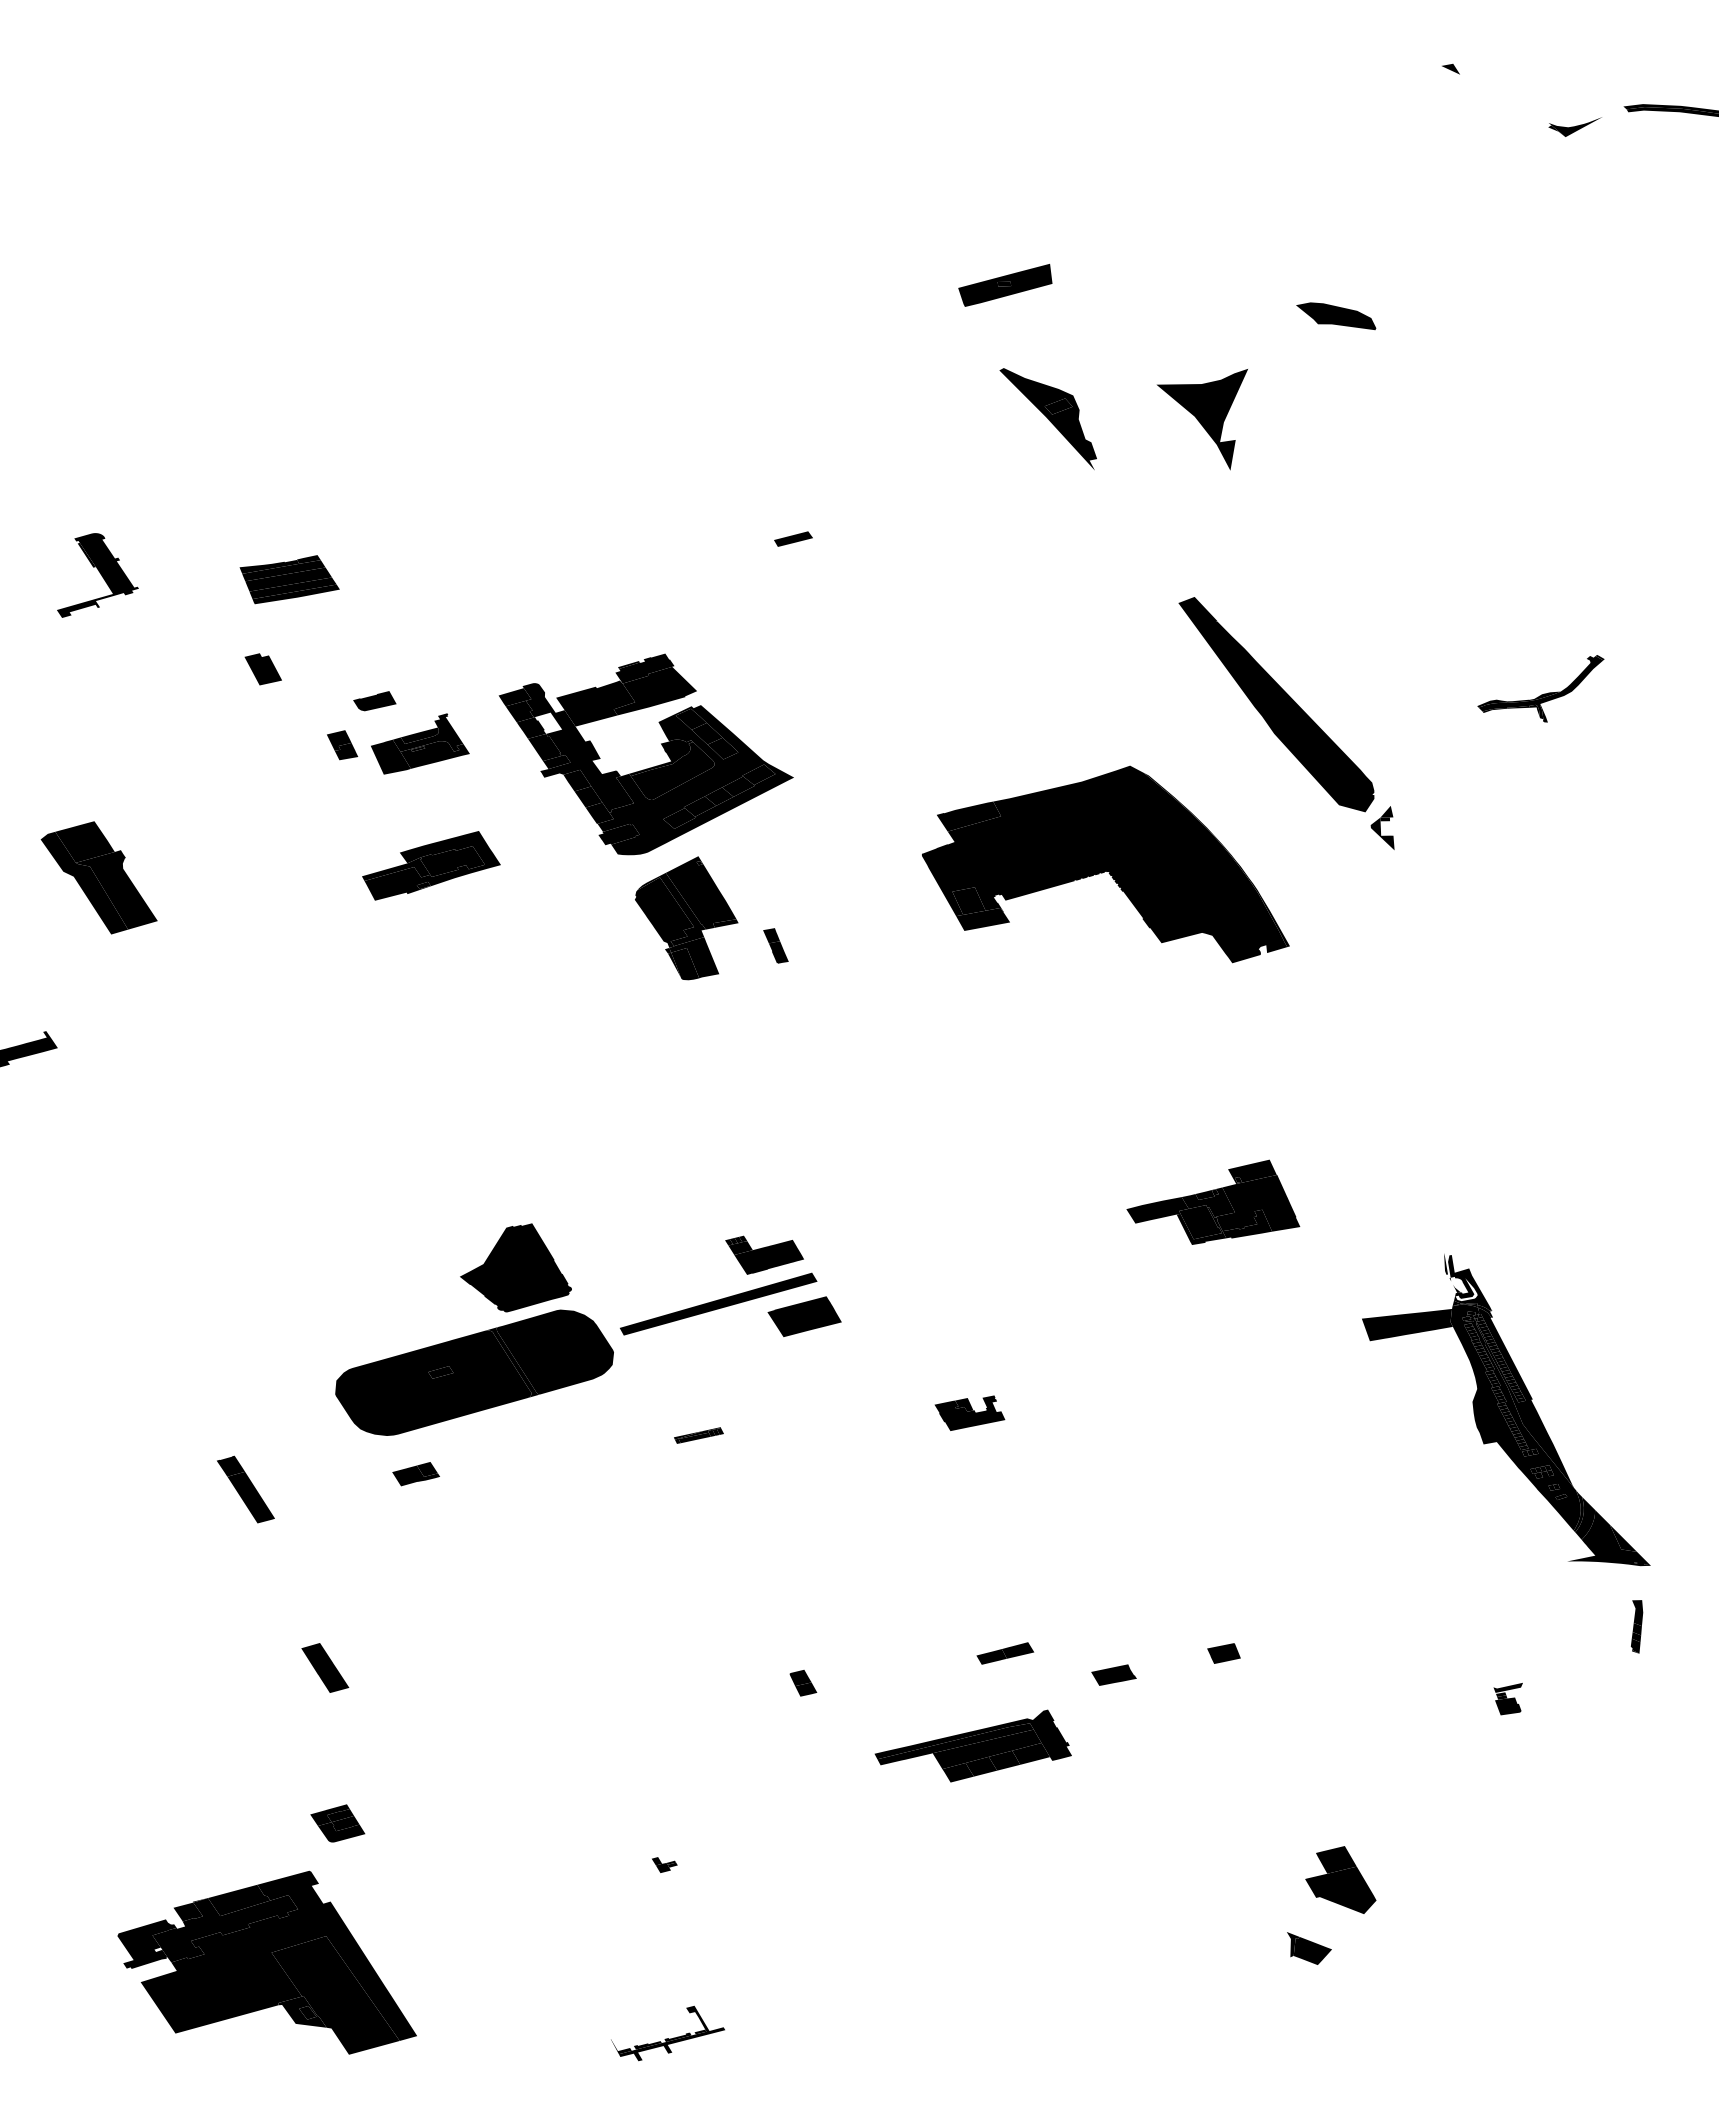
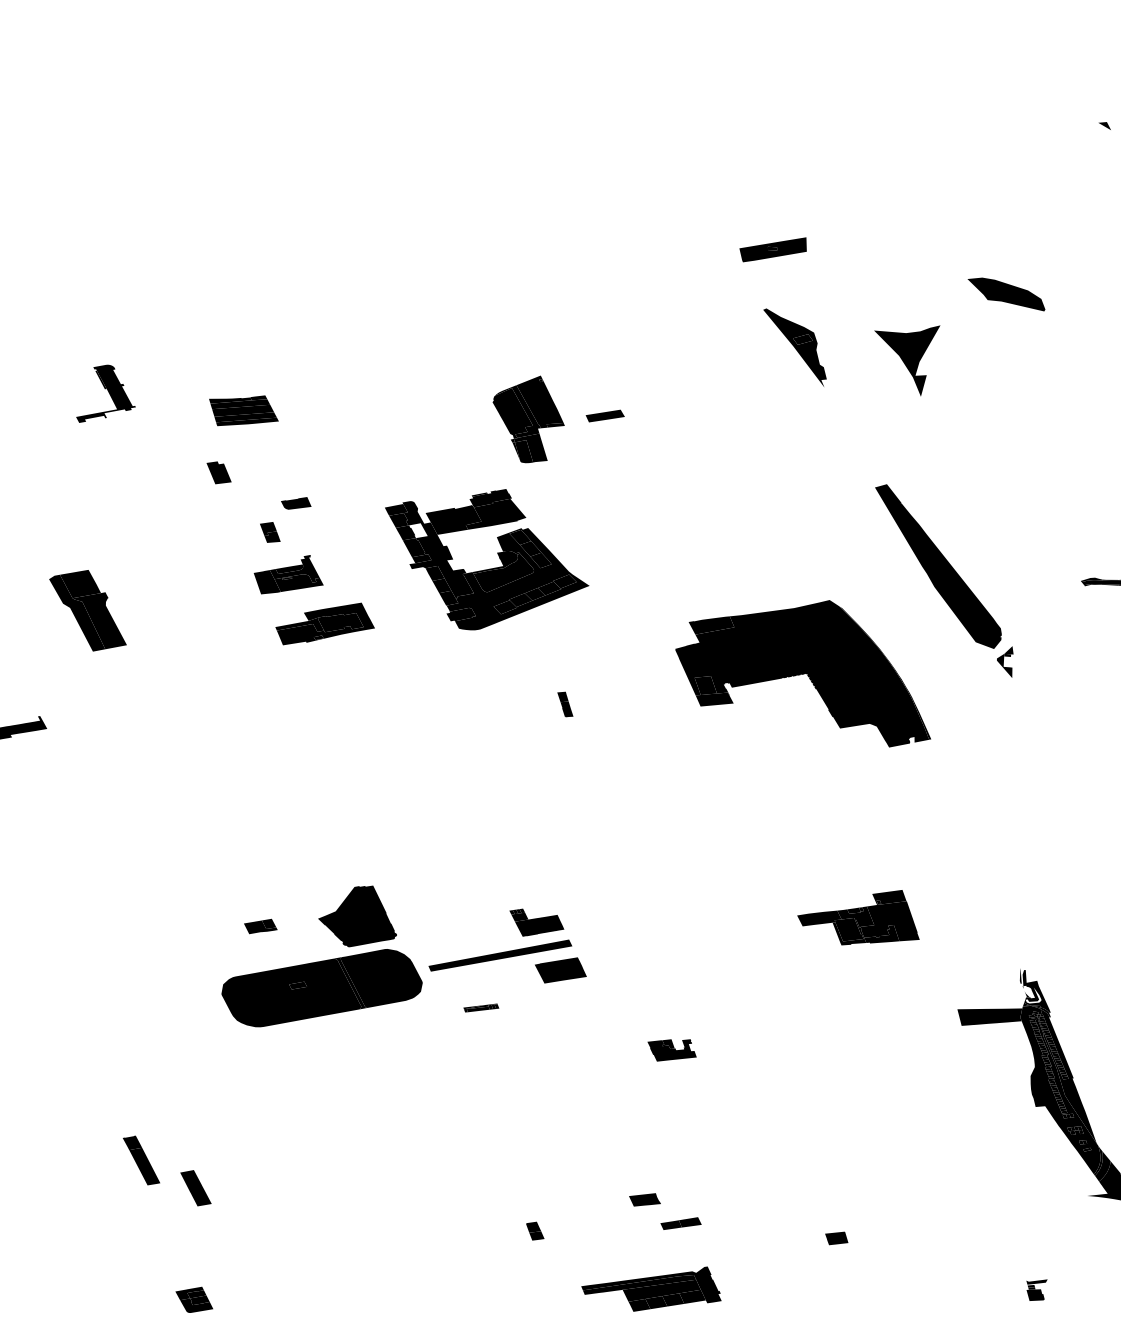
part: (1336, 316) -> (1006, 294), size x1.4
part: (793, 538) -> (605, 415), size x1.4
part: (420, 743) -> (289, 574), moved
part: (686, 918) -> (528, 419), moved
part: (698, 1435) -> (481, 1007), moved
part: (415, 1474) -> (260, 926), moved
part: (245, 1489) -> (141, 1160), moved
part: (1113, 1674) -> (644, 1199), moved

